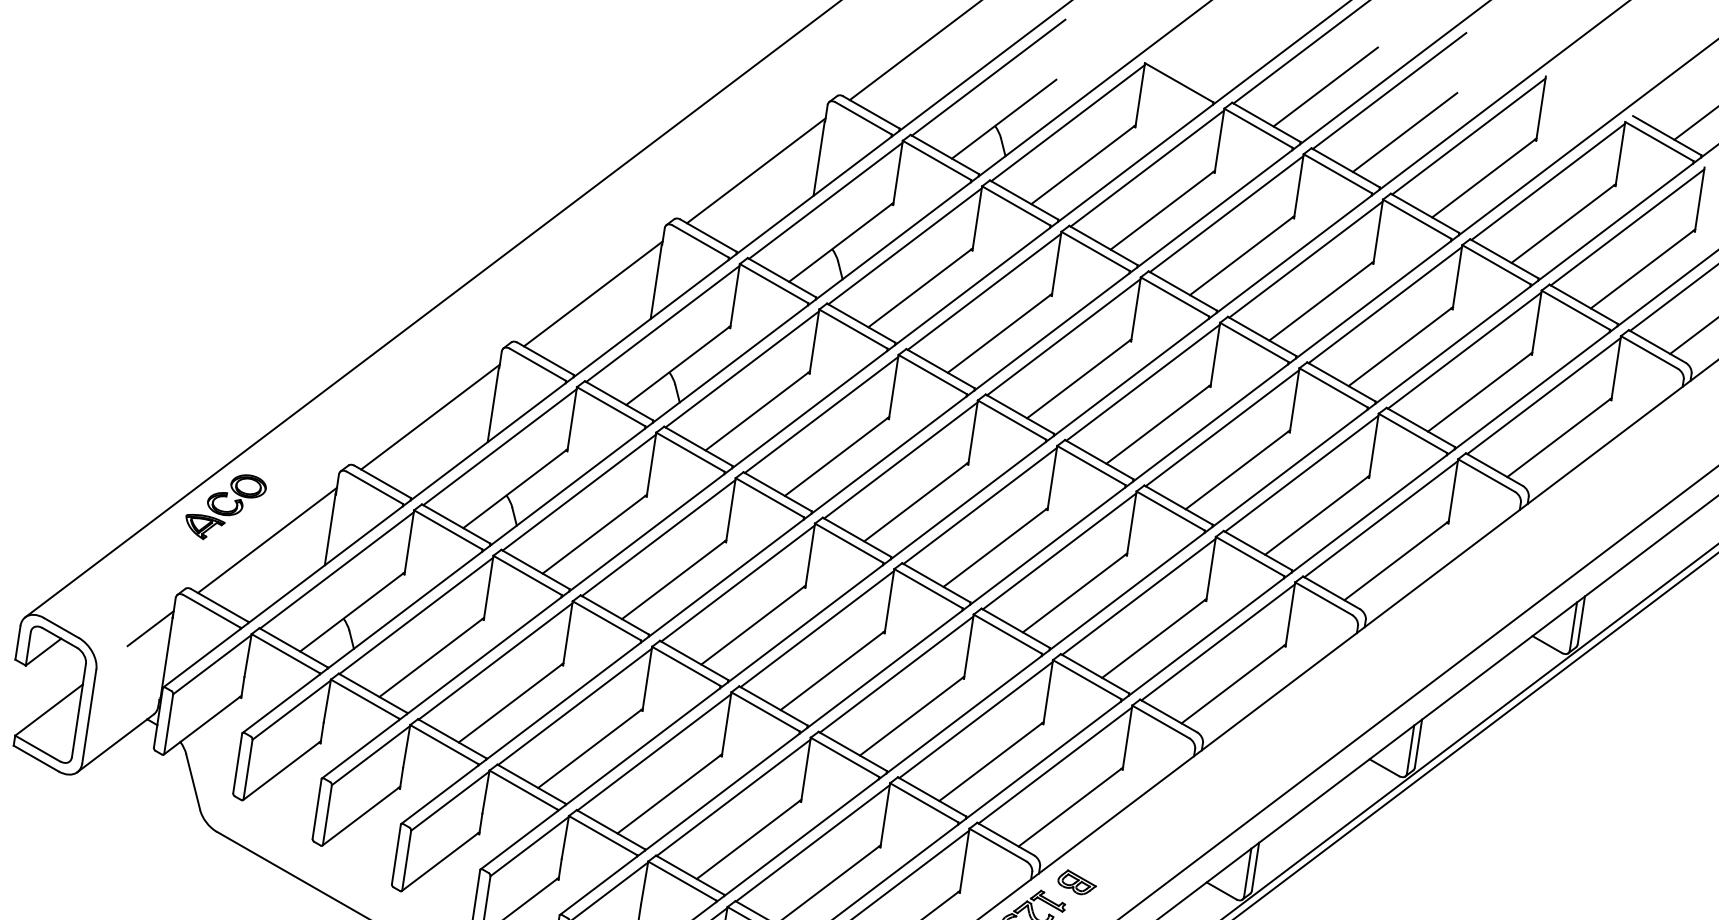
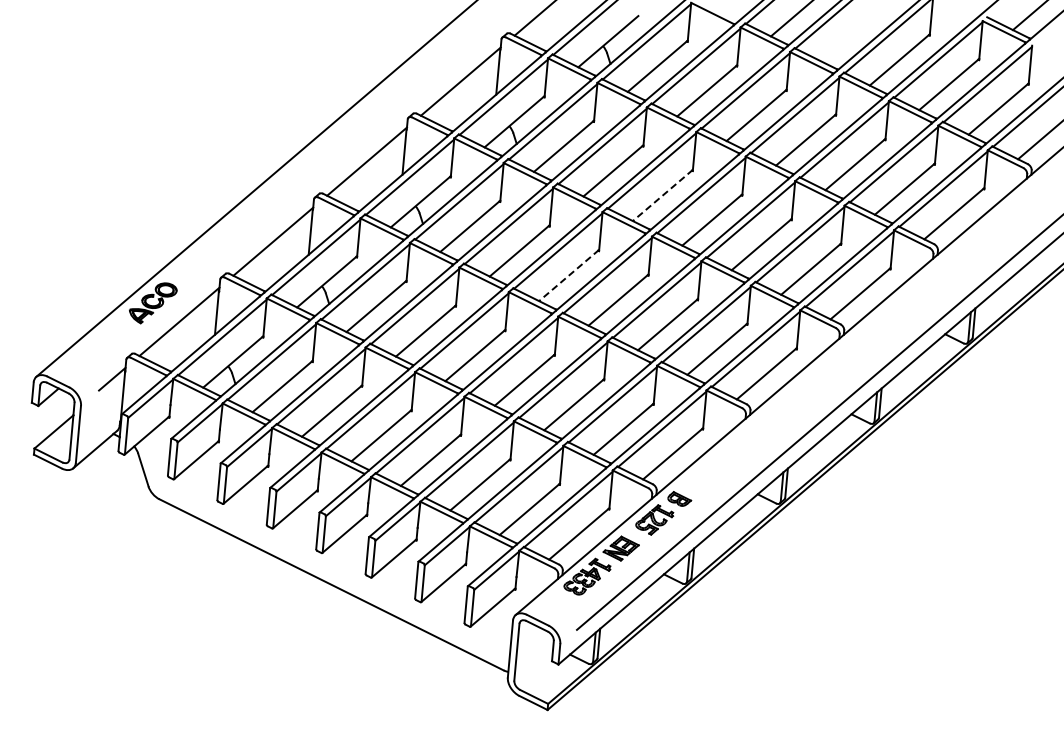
line: (1405, 132) -> (850, 35), removed
line: (1078, 378) -> (662, 195), solid -> dashed
line: (915, 501) -> (568, 275), solid -> dashed

